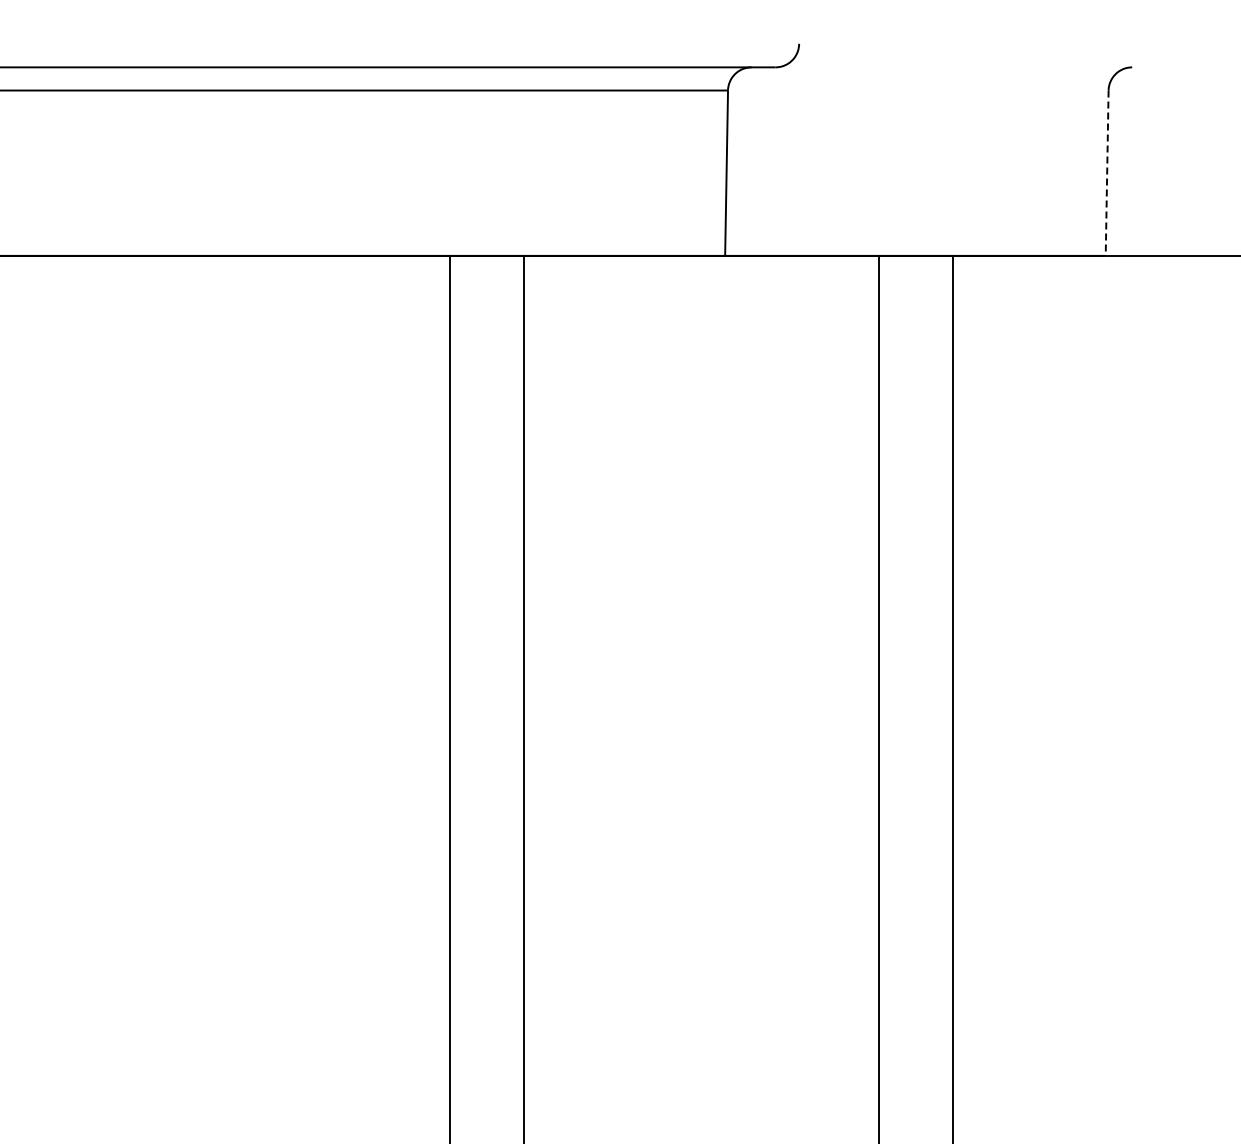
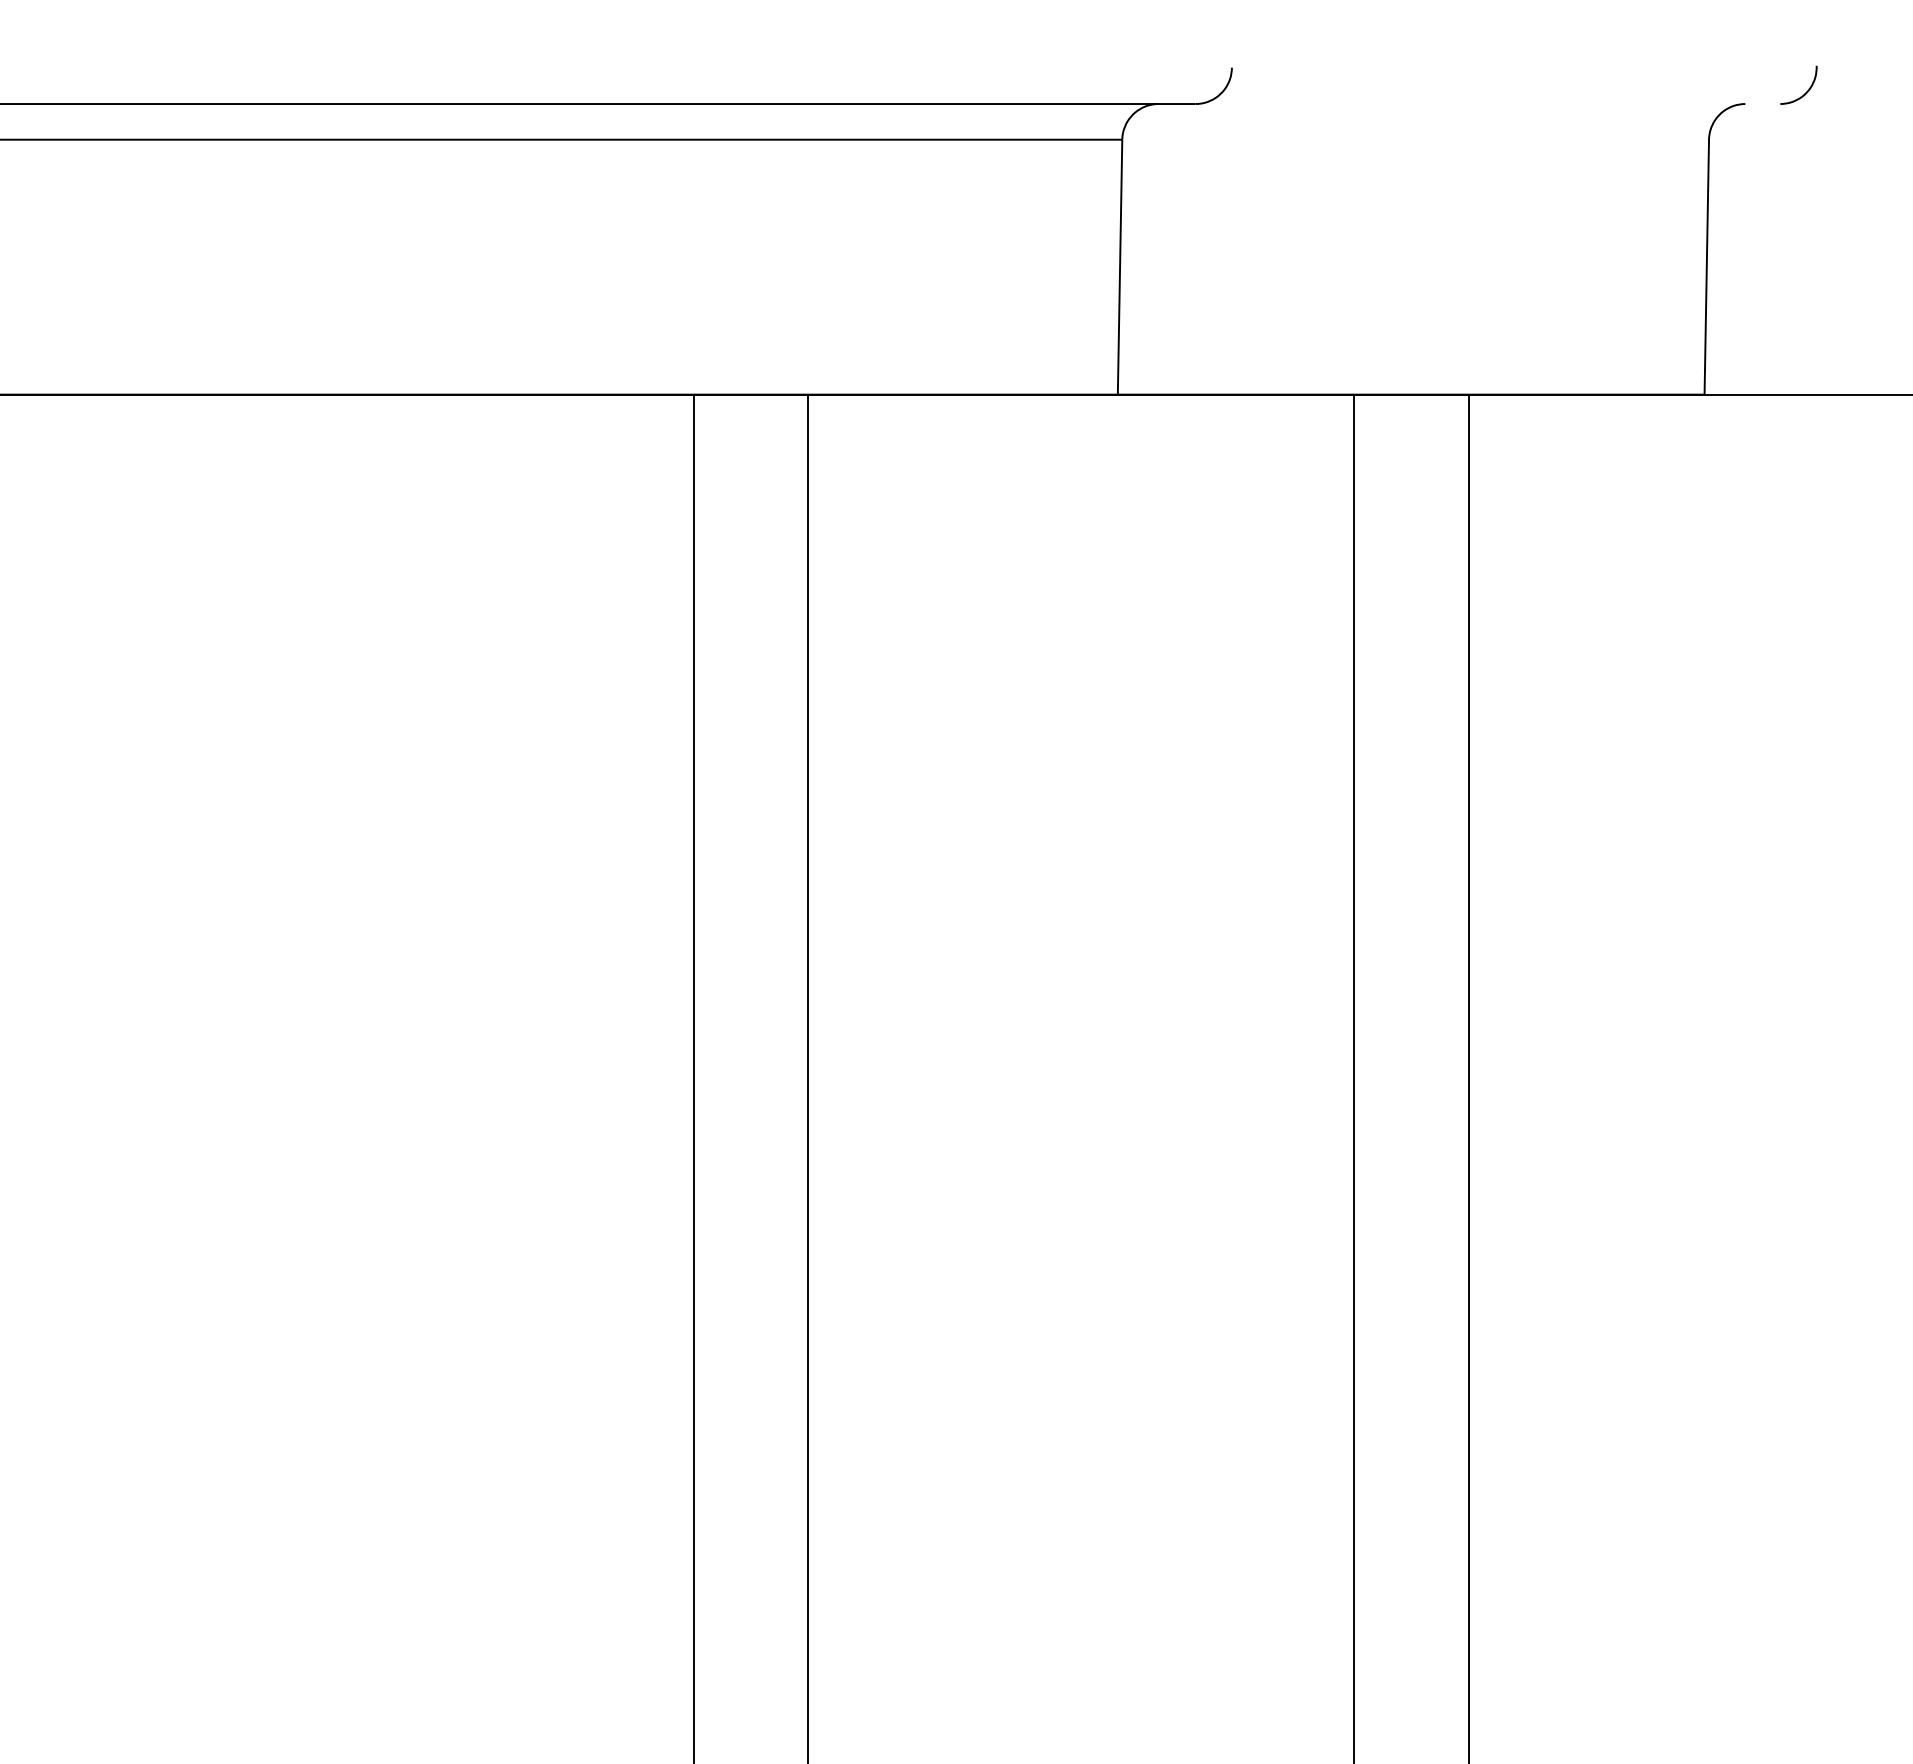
curve: (1172, 57) -> (1807, 88), added
line: (1107, 173) -> (1707, 267), dashed -> solid

